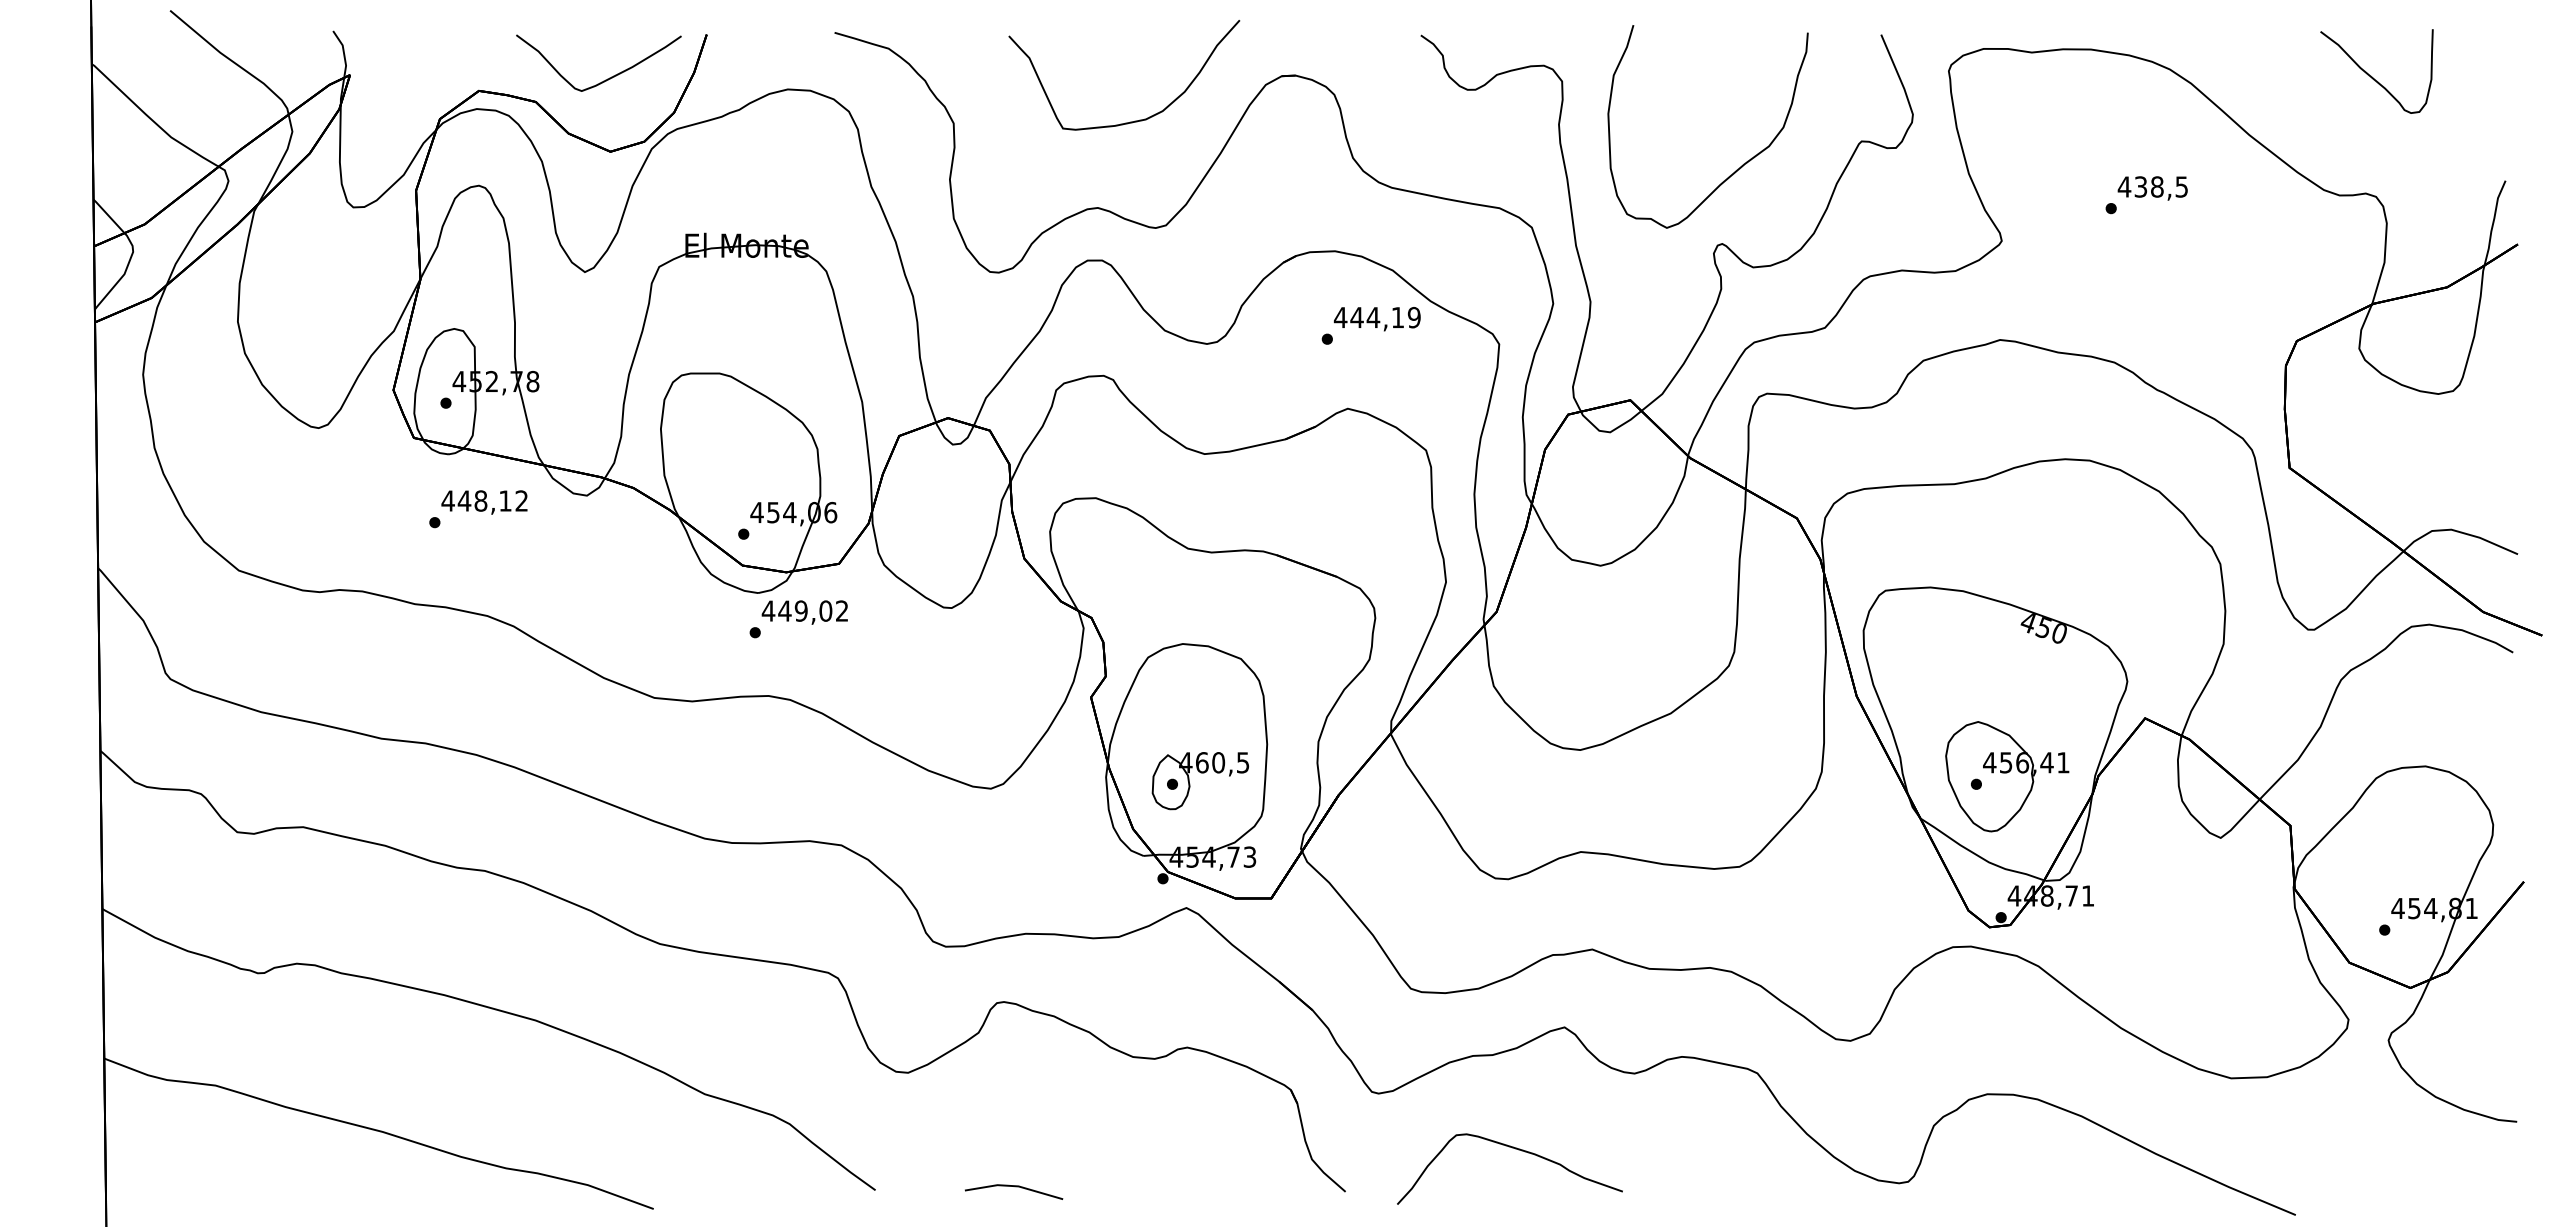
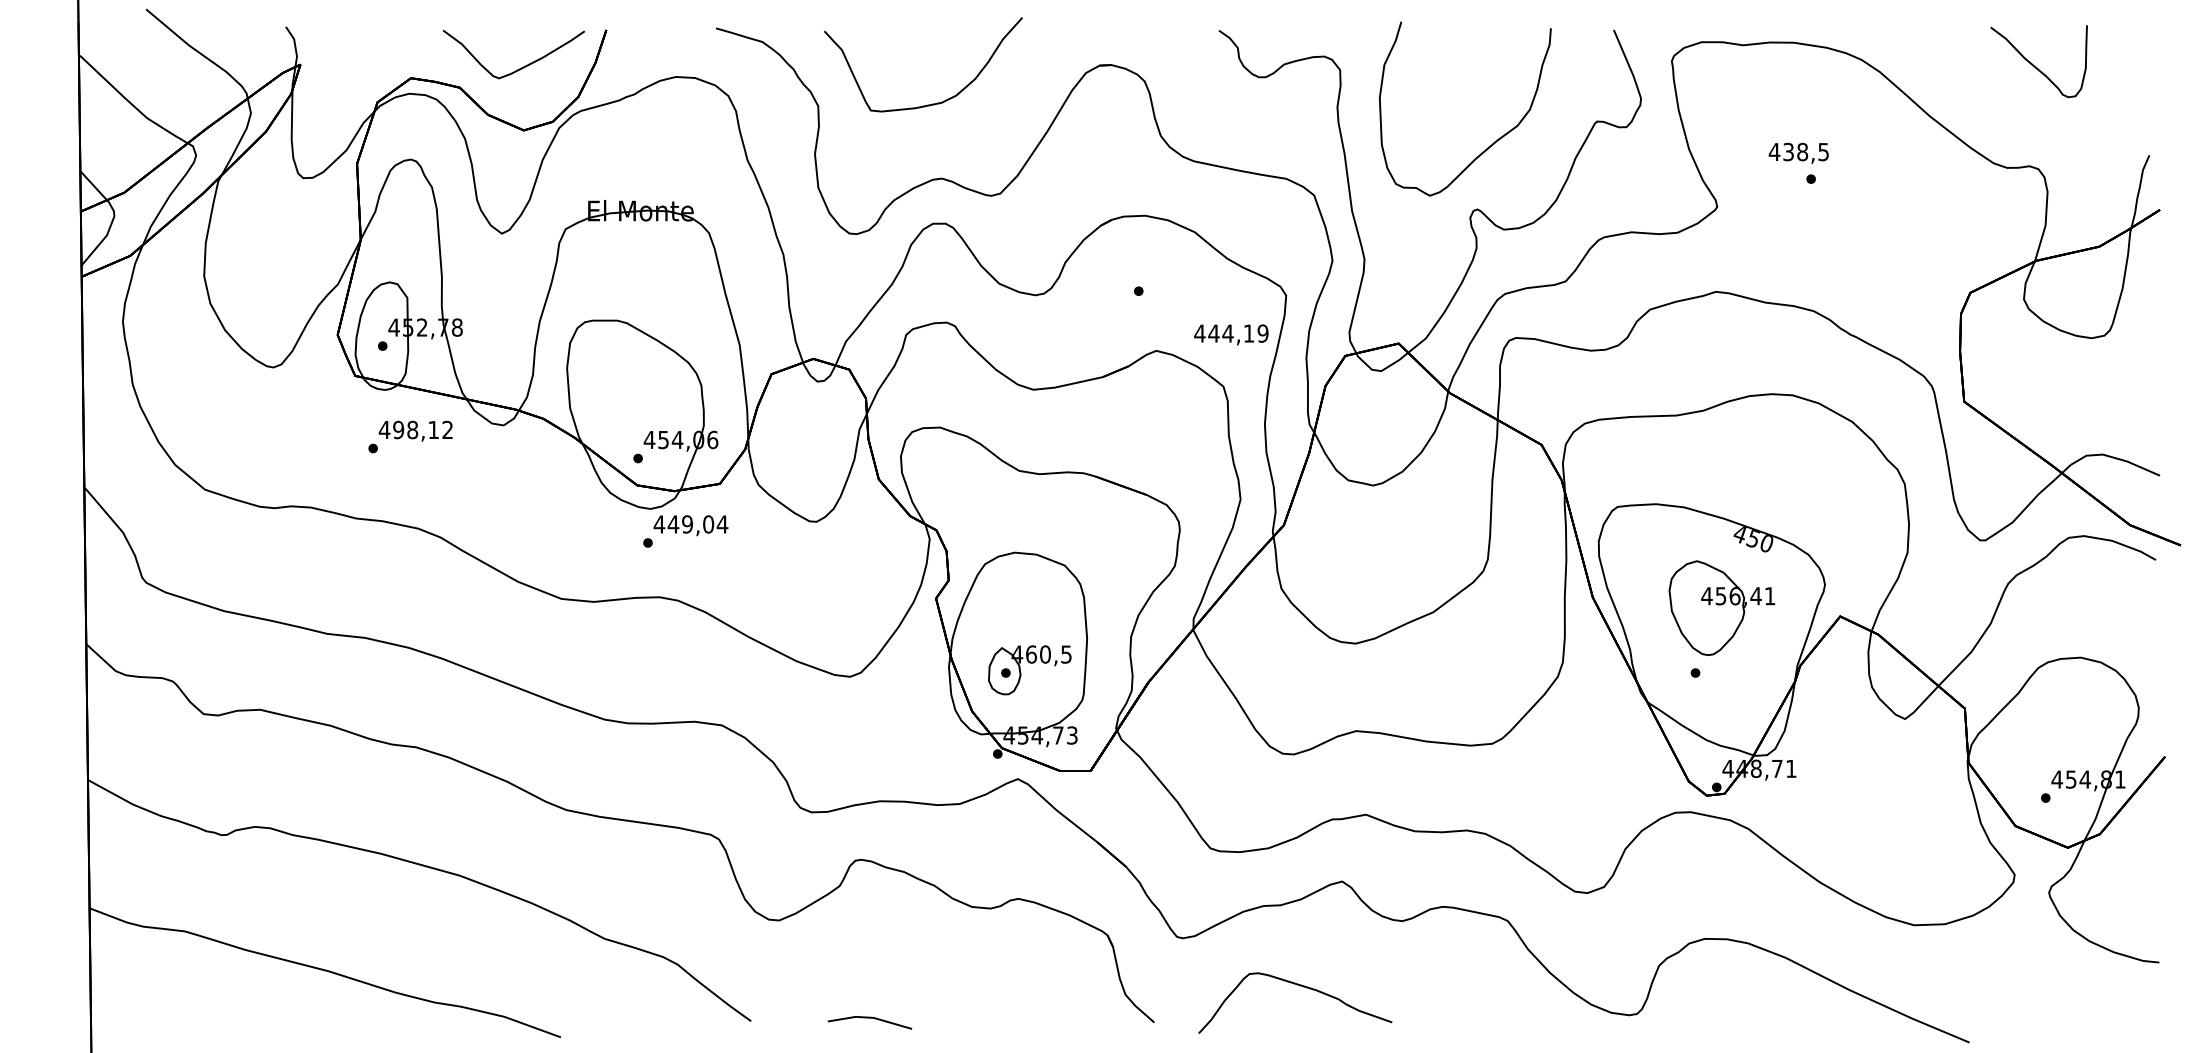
part: (1134, 120) -> (932, 103), moved
text: (2152, 188) -> (1798, 153), moved
text: (1376, 319) -> (1230, 335), moved
text: (464, 500) -> (398, 429), 448,12 -> 498,12
text: (841, 610) -> (721, 523), 449,02 -> 449,04
part: (2007, 776) -> (1722, 607), moved

